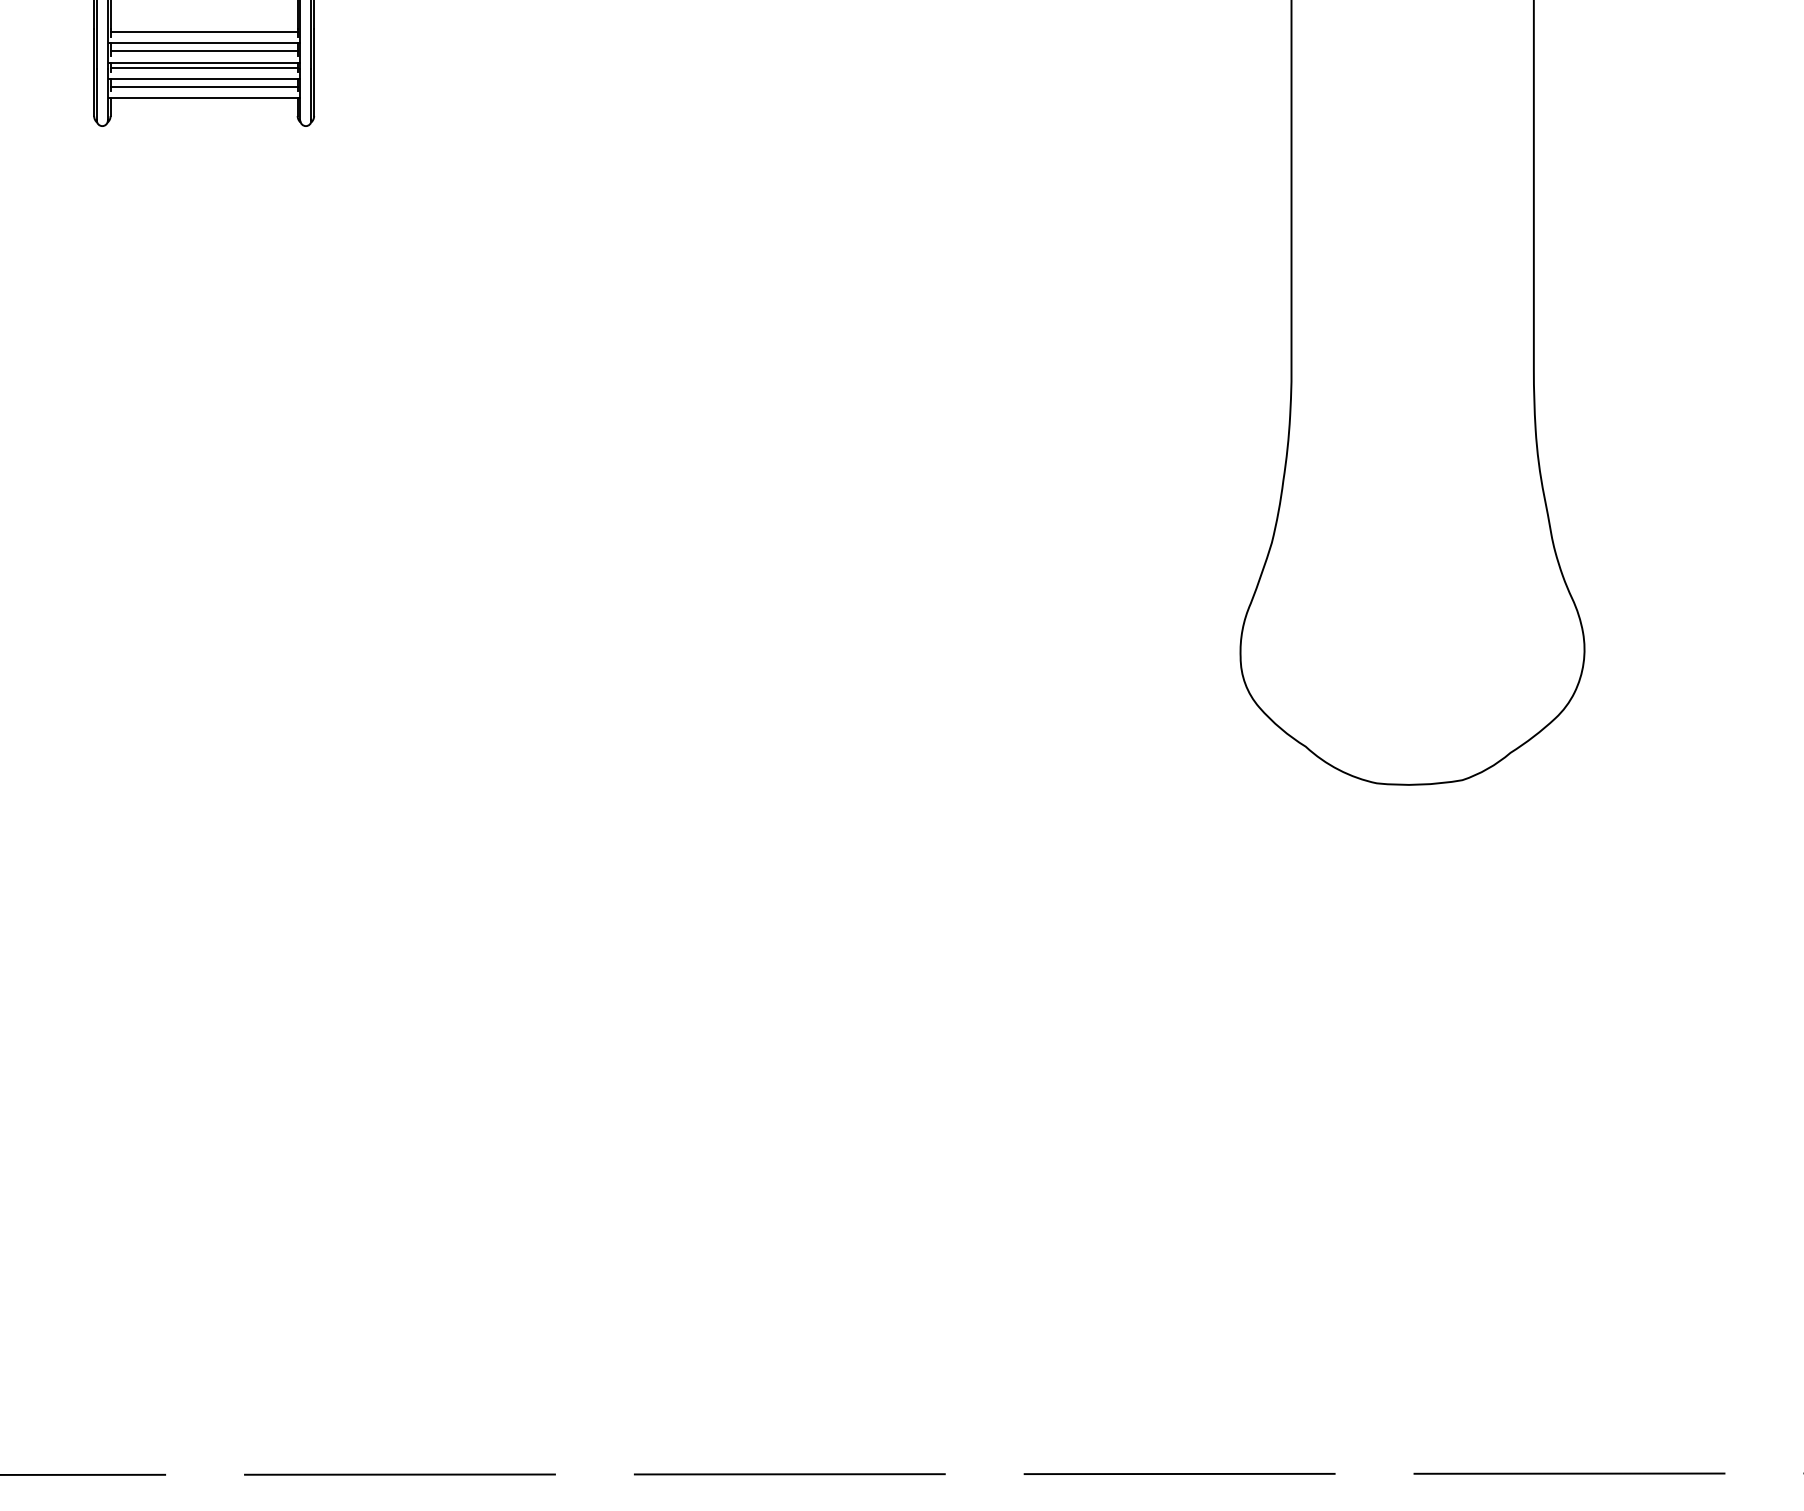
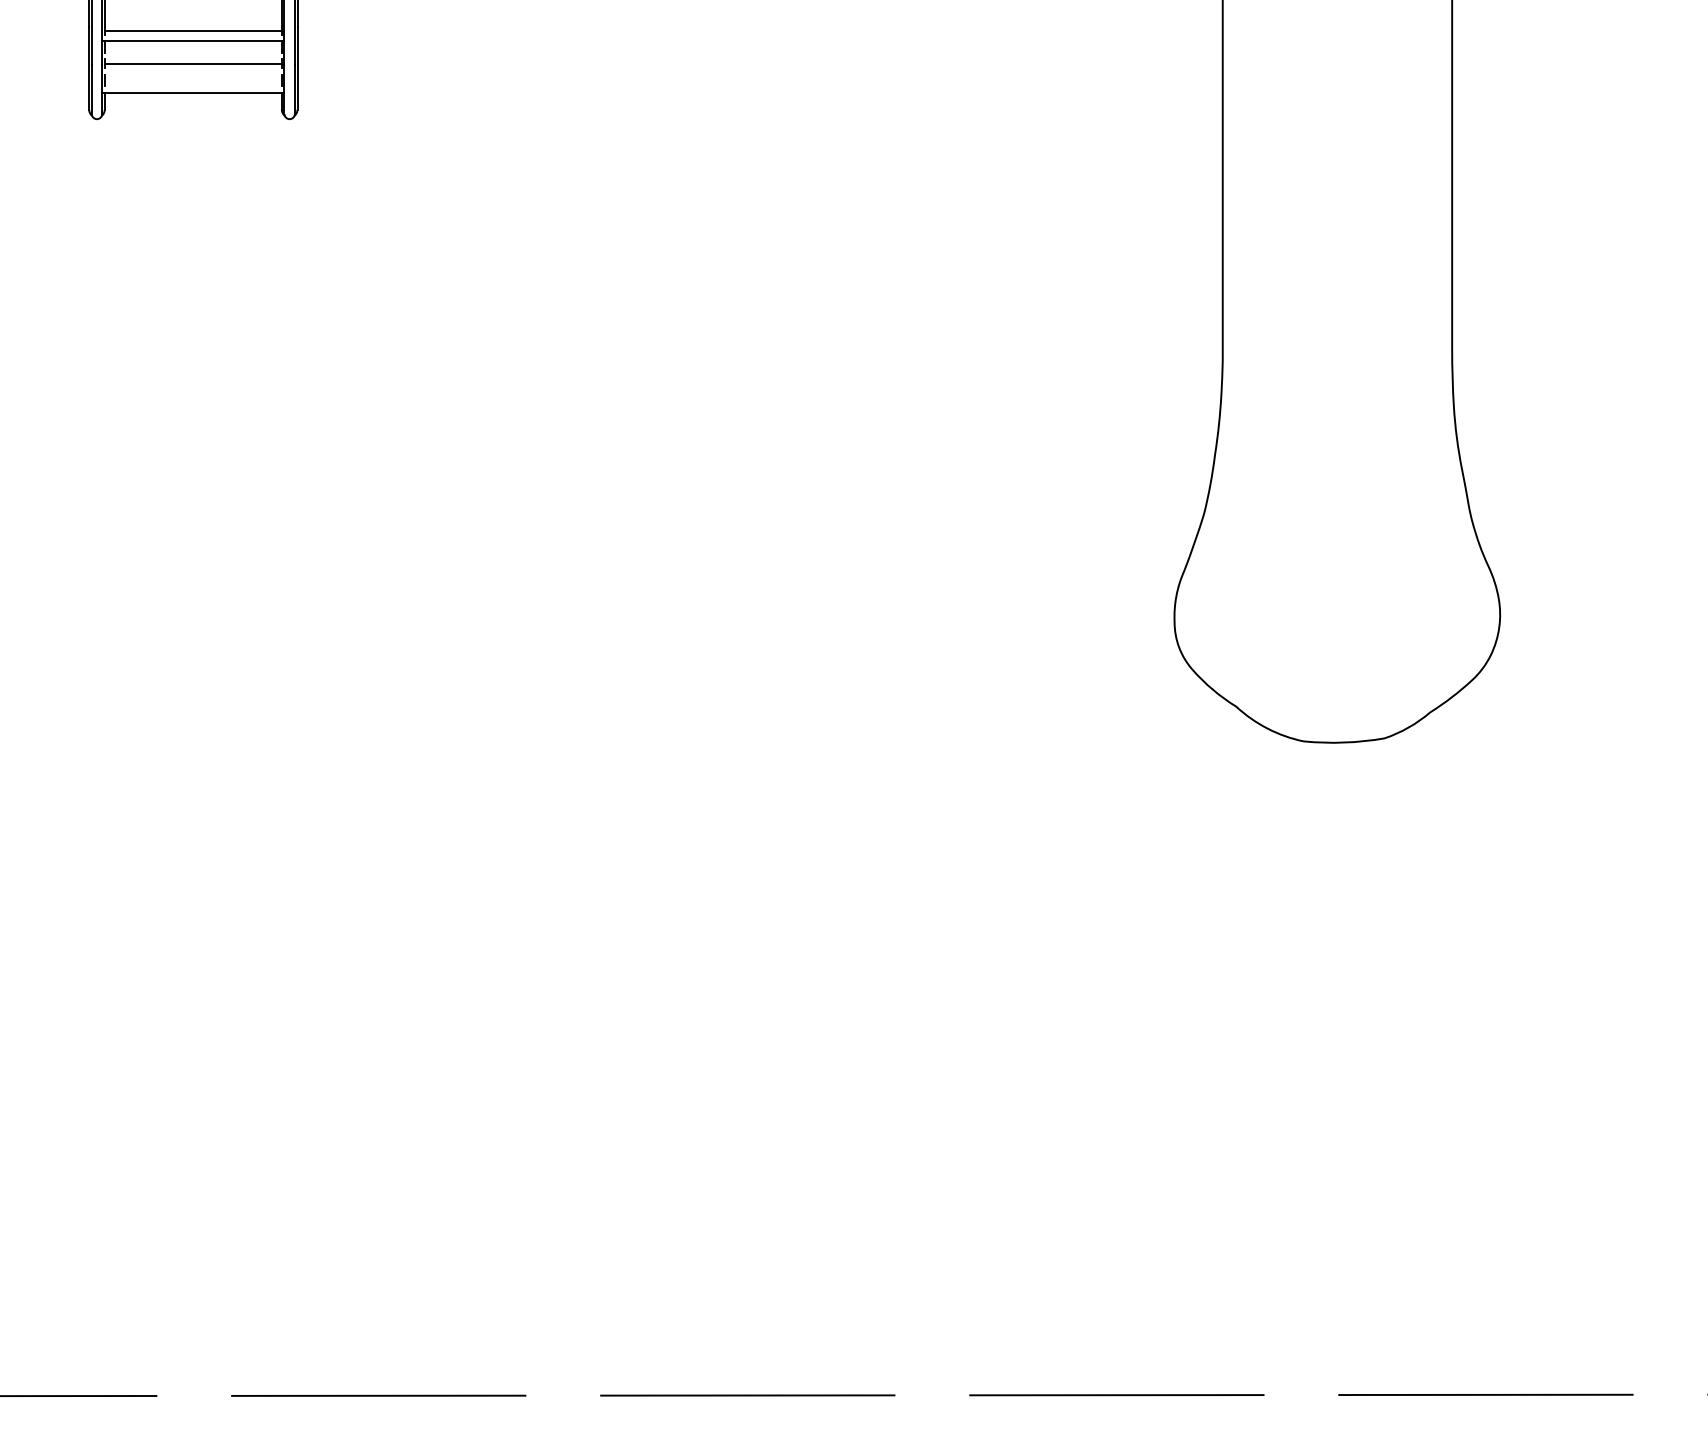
line: (203, 51) -> (192, 48), removed
line: (204, 62) -> (193, 58), removed
line: (204, 78) -> (193, 74), removed
line: (203, 87) -> (192, 82), removed

